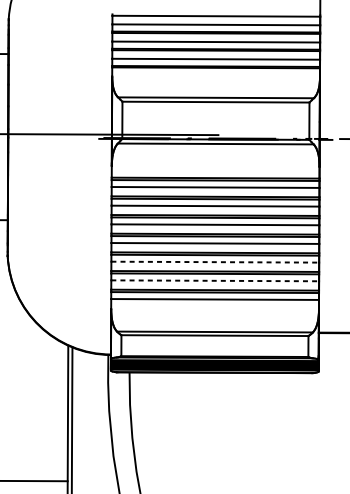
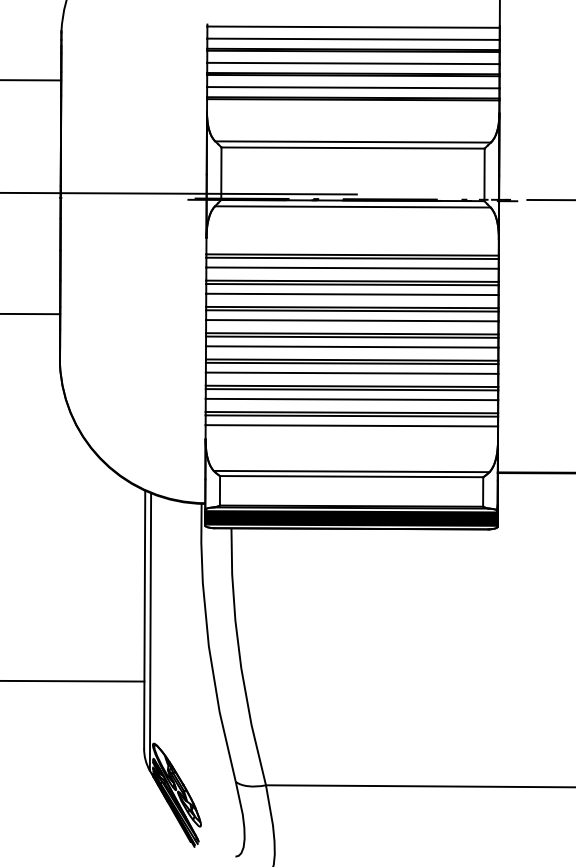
line: (215, 262) -> (352, 373), dashed -> solid
line: (215, 280) -> (352, 399), dashed -> solid

